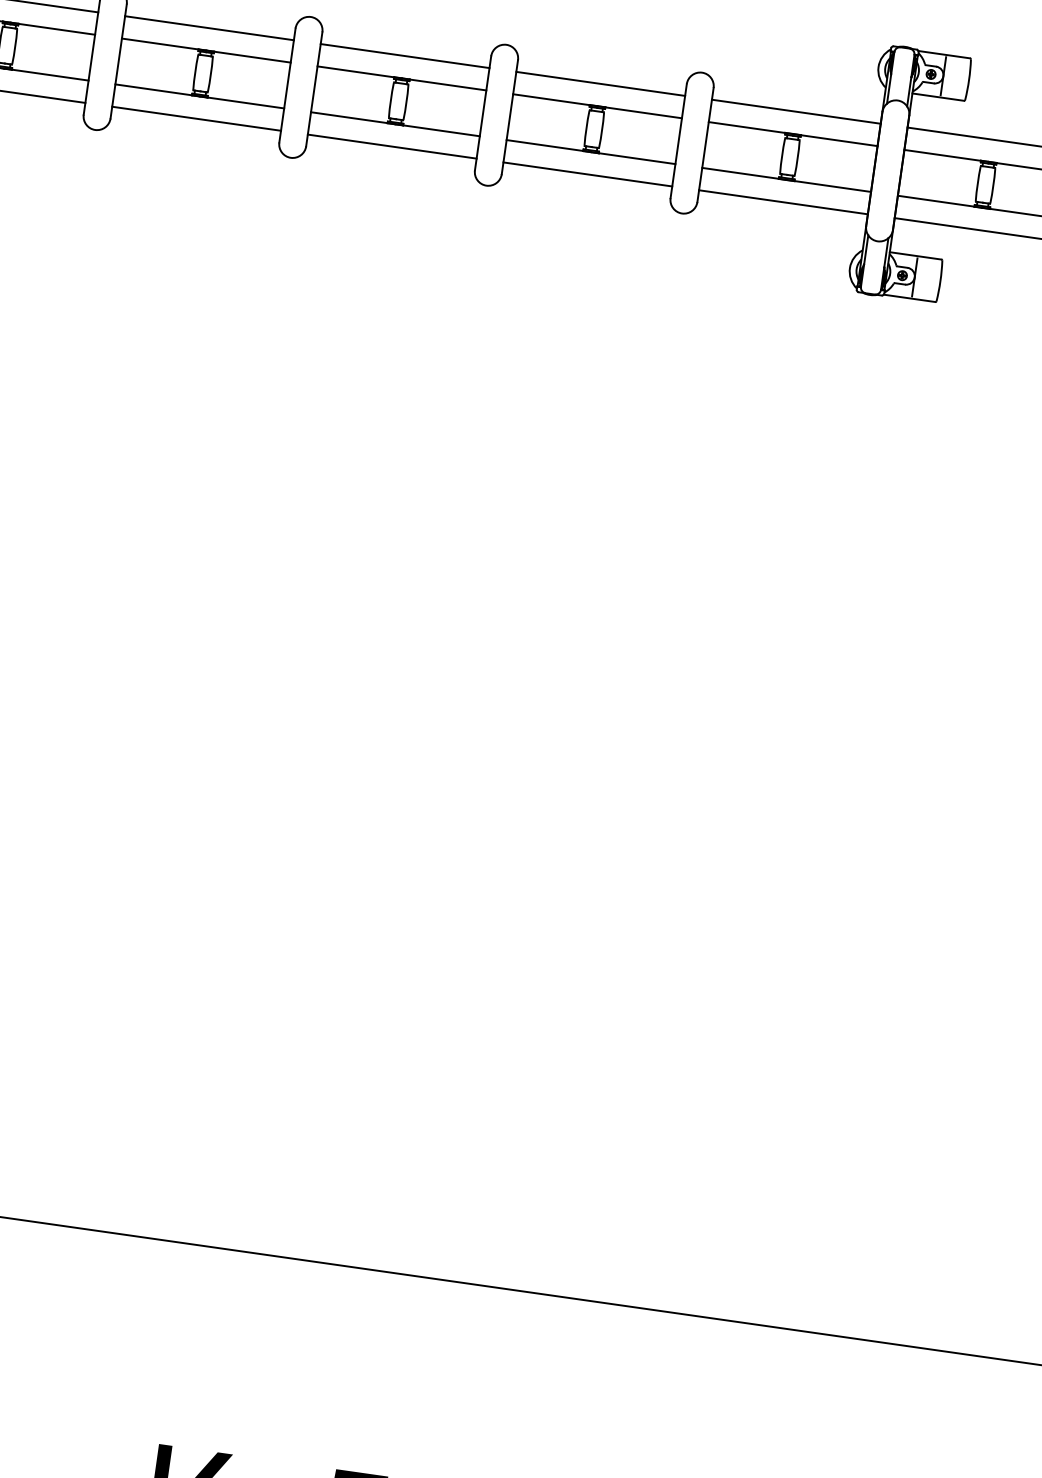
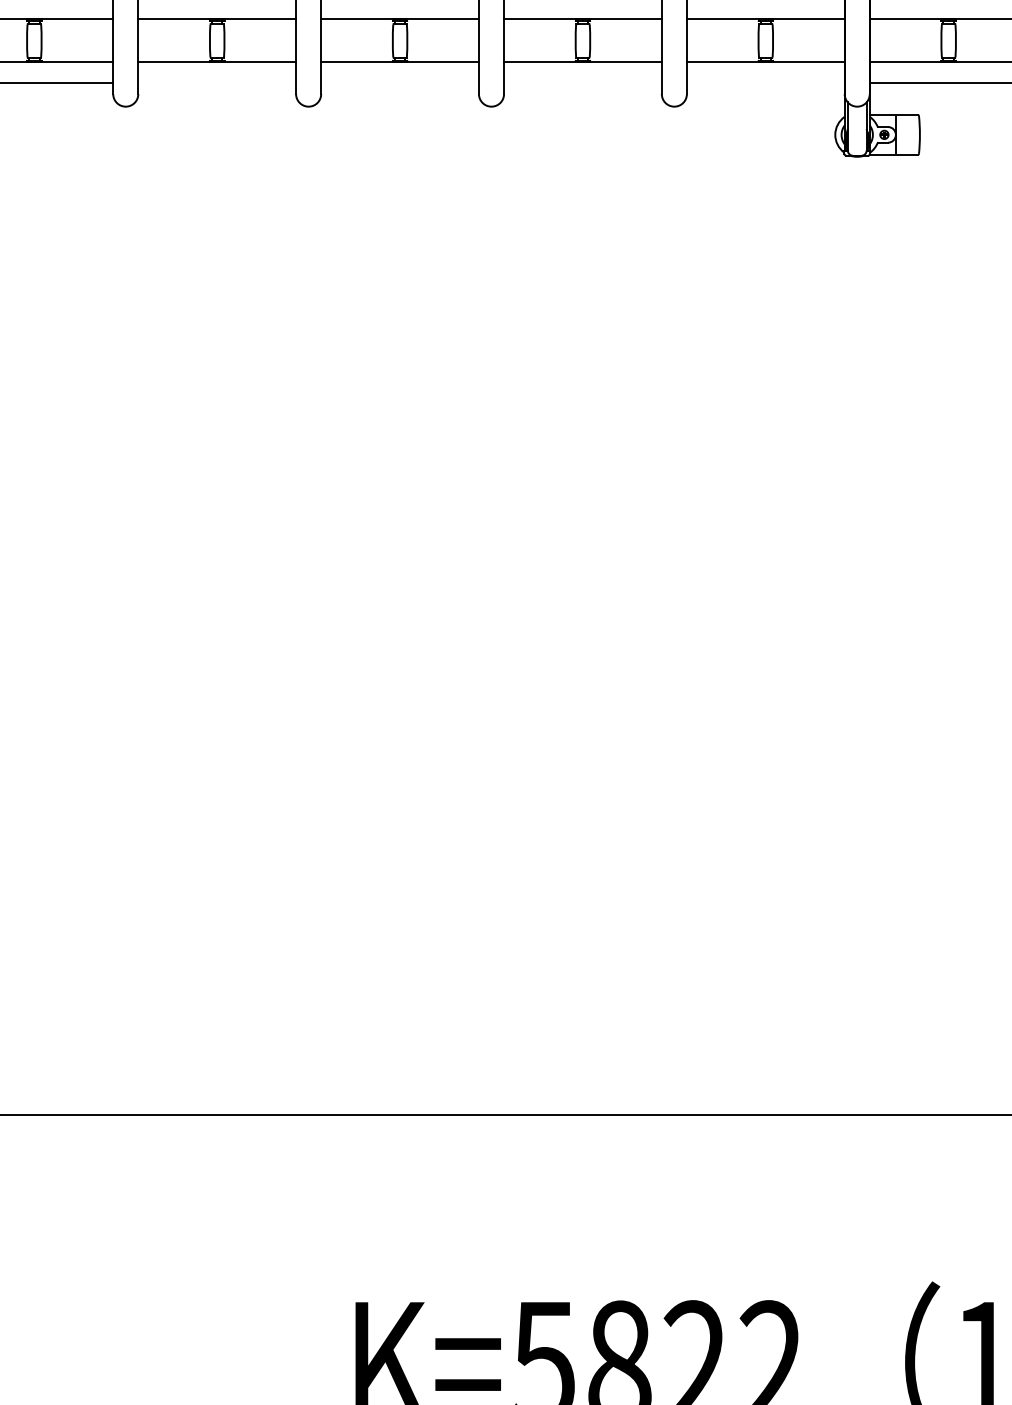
line: (196, 119) -> (217, 83), removed
line: (391, 146) -> (399, 83), removed
line: (587, 174) -> (582, 83), removed
line: (783, 202) -> (765, 83), removed

